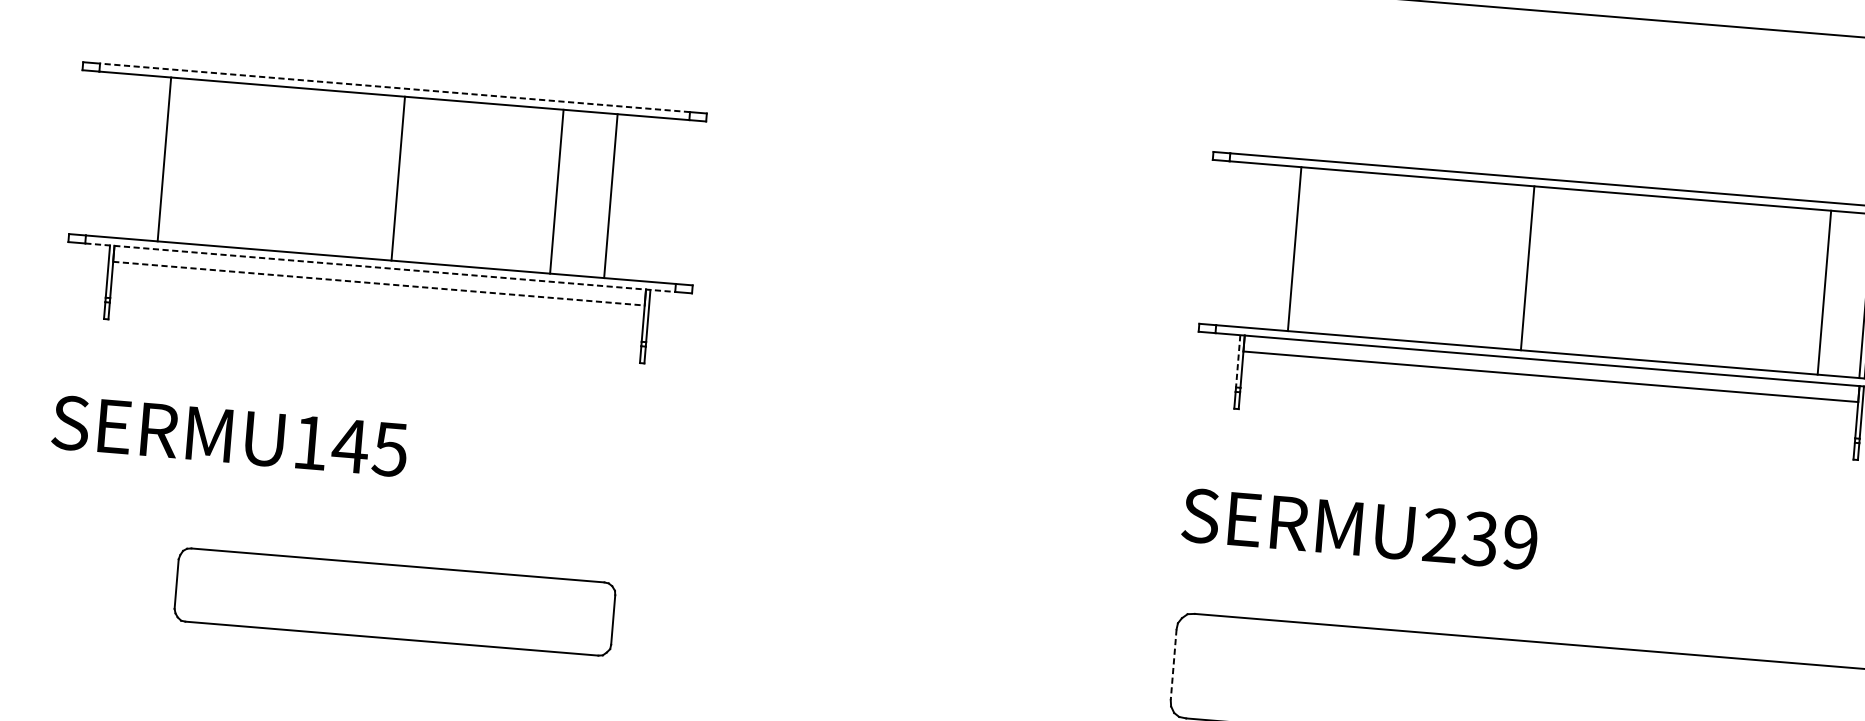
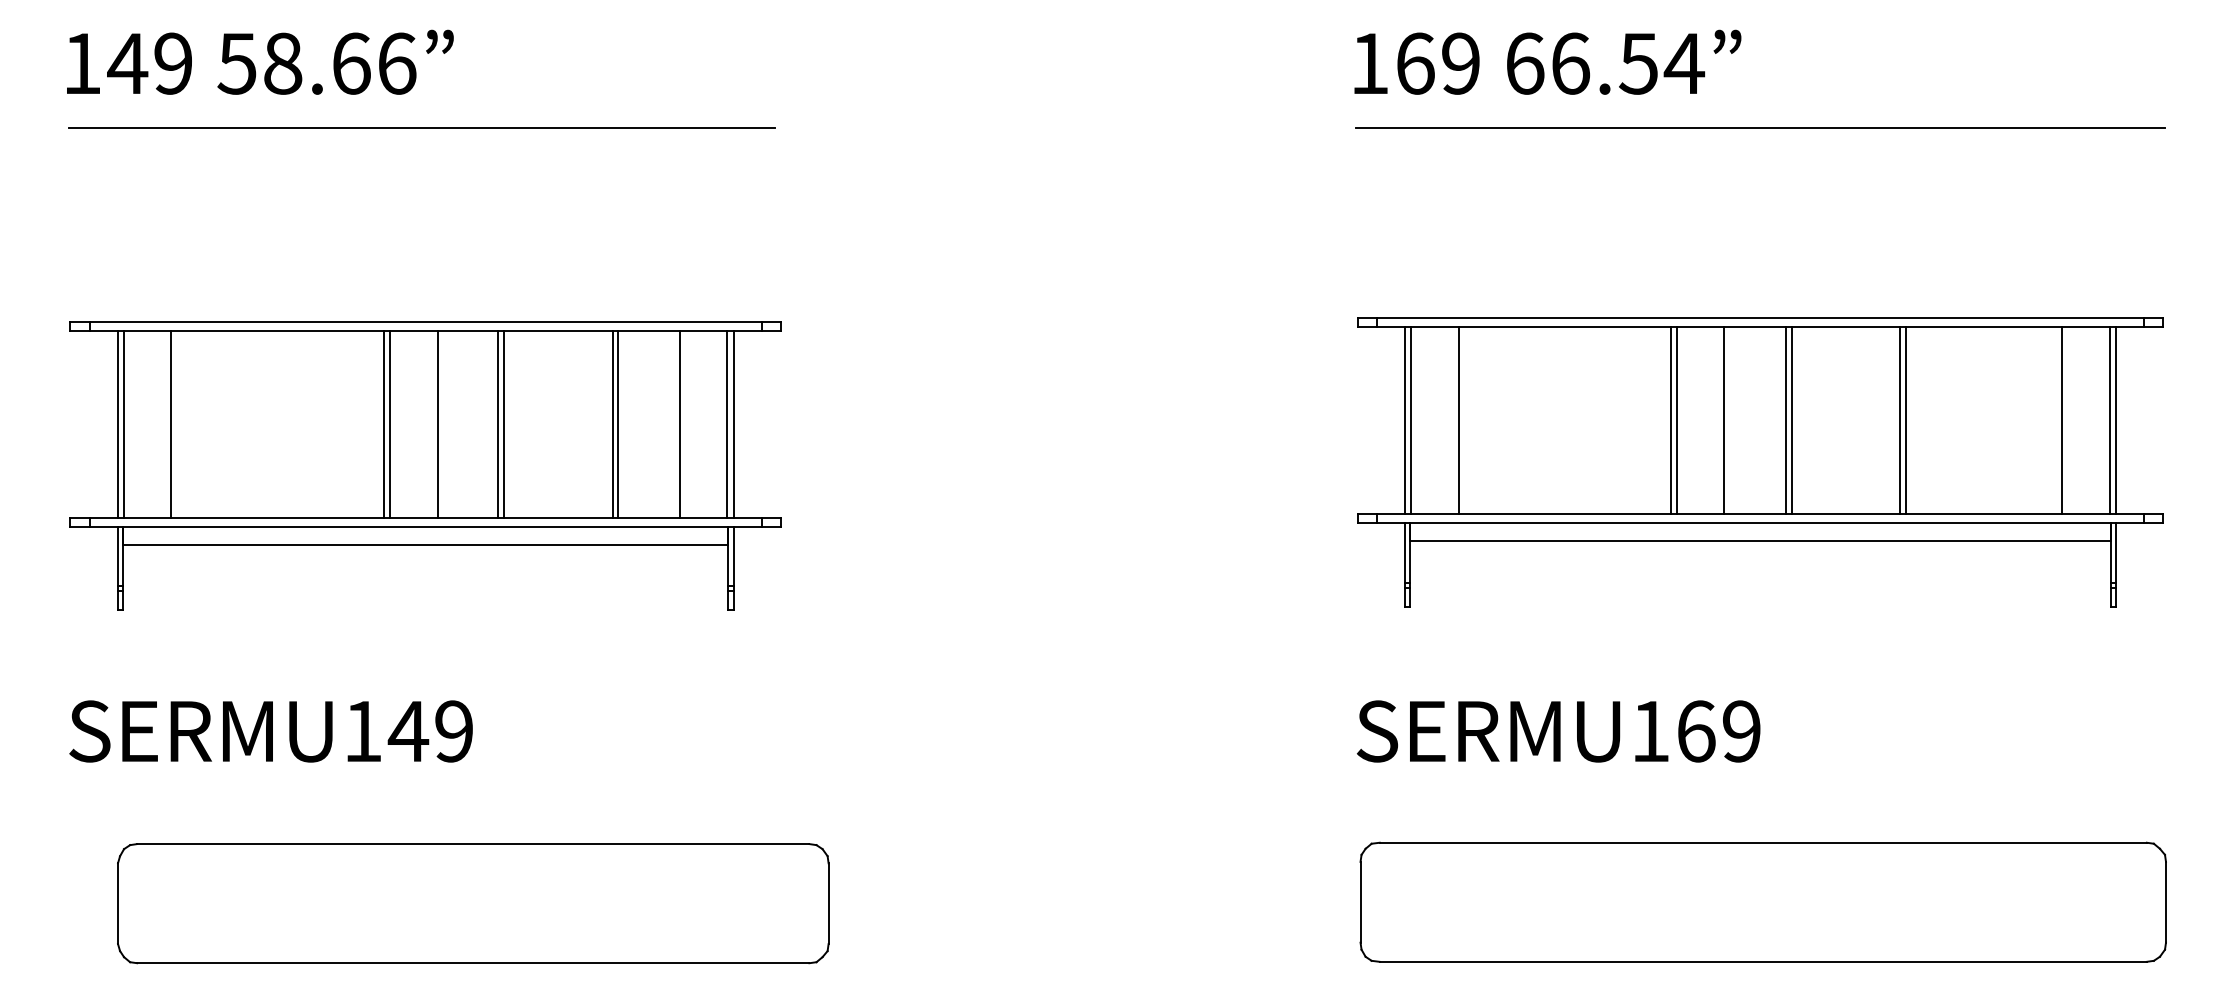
line: (394, 87) -> (425, 321), dashed -> solid
line: (117, 154) -> (117, 423), added
line: (122, 155) -> (123, 423), added
line: (351, 174) -> (384, 423), added
line: (356, 174) -> (390, 423), added
line: (451, 182) -> (498, 423), added
line: (456, 182) -> (504, 423), added
line: (552, 190) -> (613, 423), added
line: (652, 198) -> (727, 423), added
line: (657, 199) -> (733, 423), added
line: (1247, 245) -> (1405, 420), added
line: (1253, 245) -> (1411, 420), added
line: (1480, 264) -> (1670, 420), added
line: (1485, 264) -> (1676, 420), added
line: (381, 267) -> (426, 526), dashed -> solid
line: (1581, 272) -> (1785, 420), added
line: (1586, 273) -> (1791, 420), added
line: (1681, 280) -> (1899, 420), added
line: (1686, 281) -> (1905, 420), added
line: (378, 283) -> (425, 544), dashed -> solid
line: (1238, 361) -> (1405, 552), dashed -> solid
text: (389, 449) -> (453, 731), SERMU145 -> SERMU149
text: (1460, 537) -> (1673, 731), SERMU239 -> SERMU169
part: (395, 601) -> (473, 903), size x1.43
line: (1173, 664) -> (1360, 902), dashed -> solid

